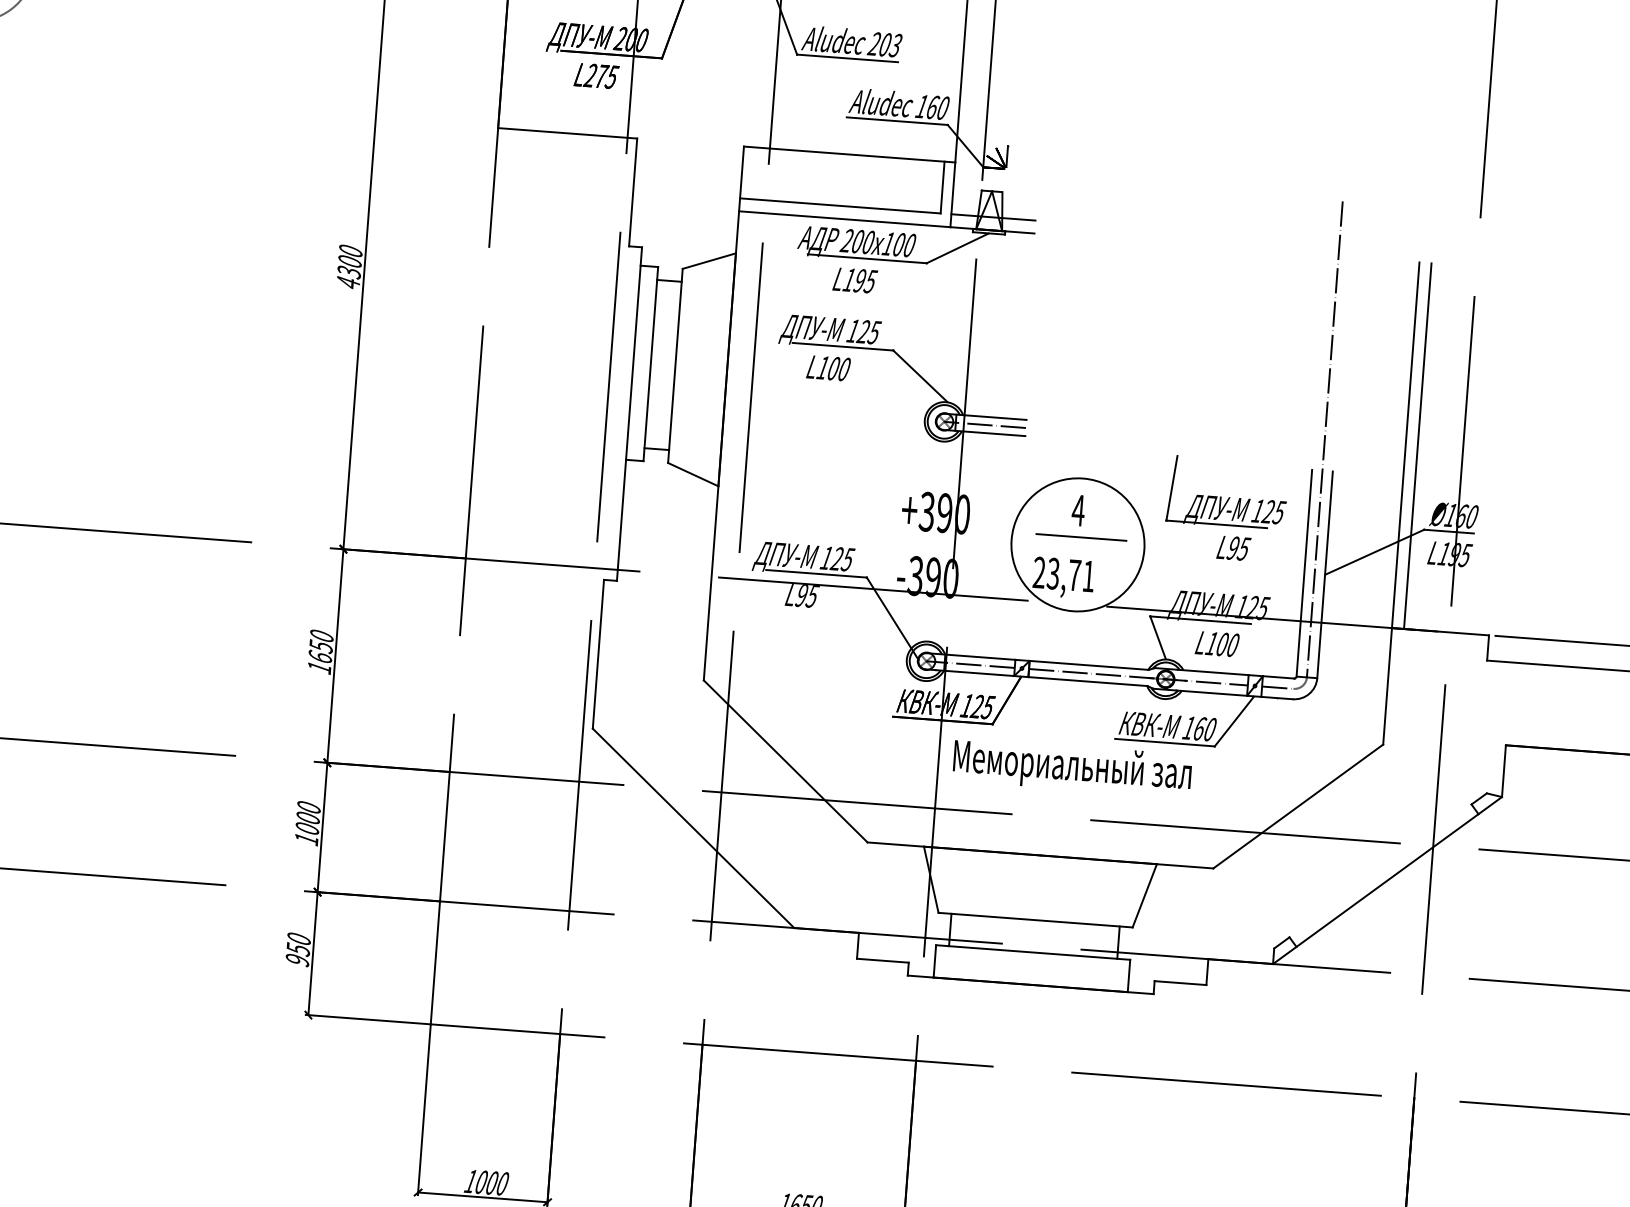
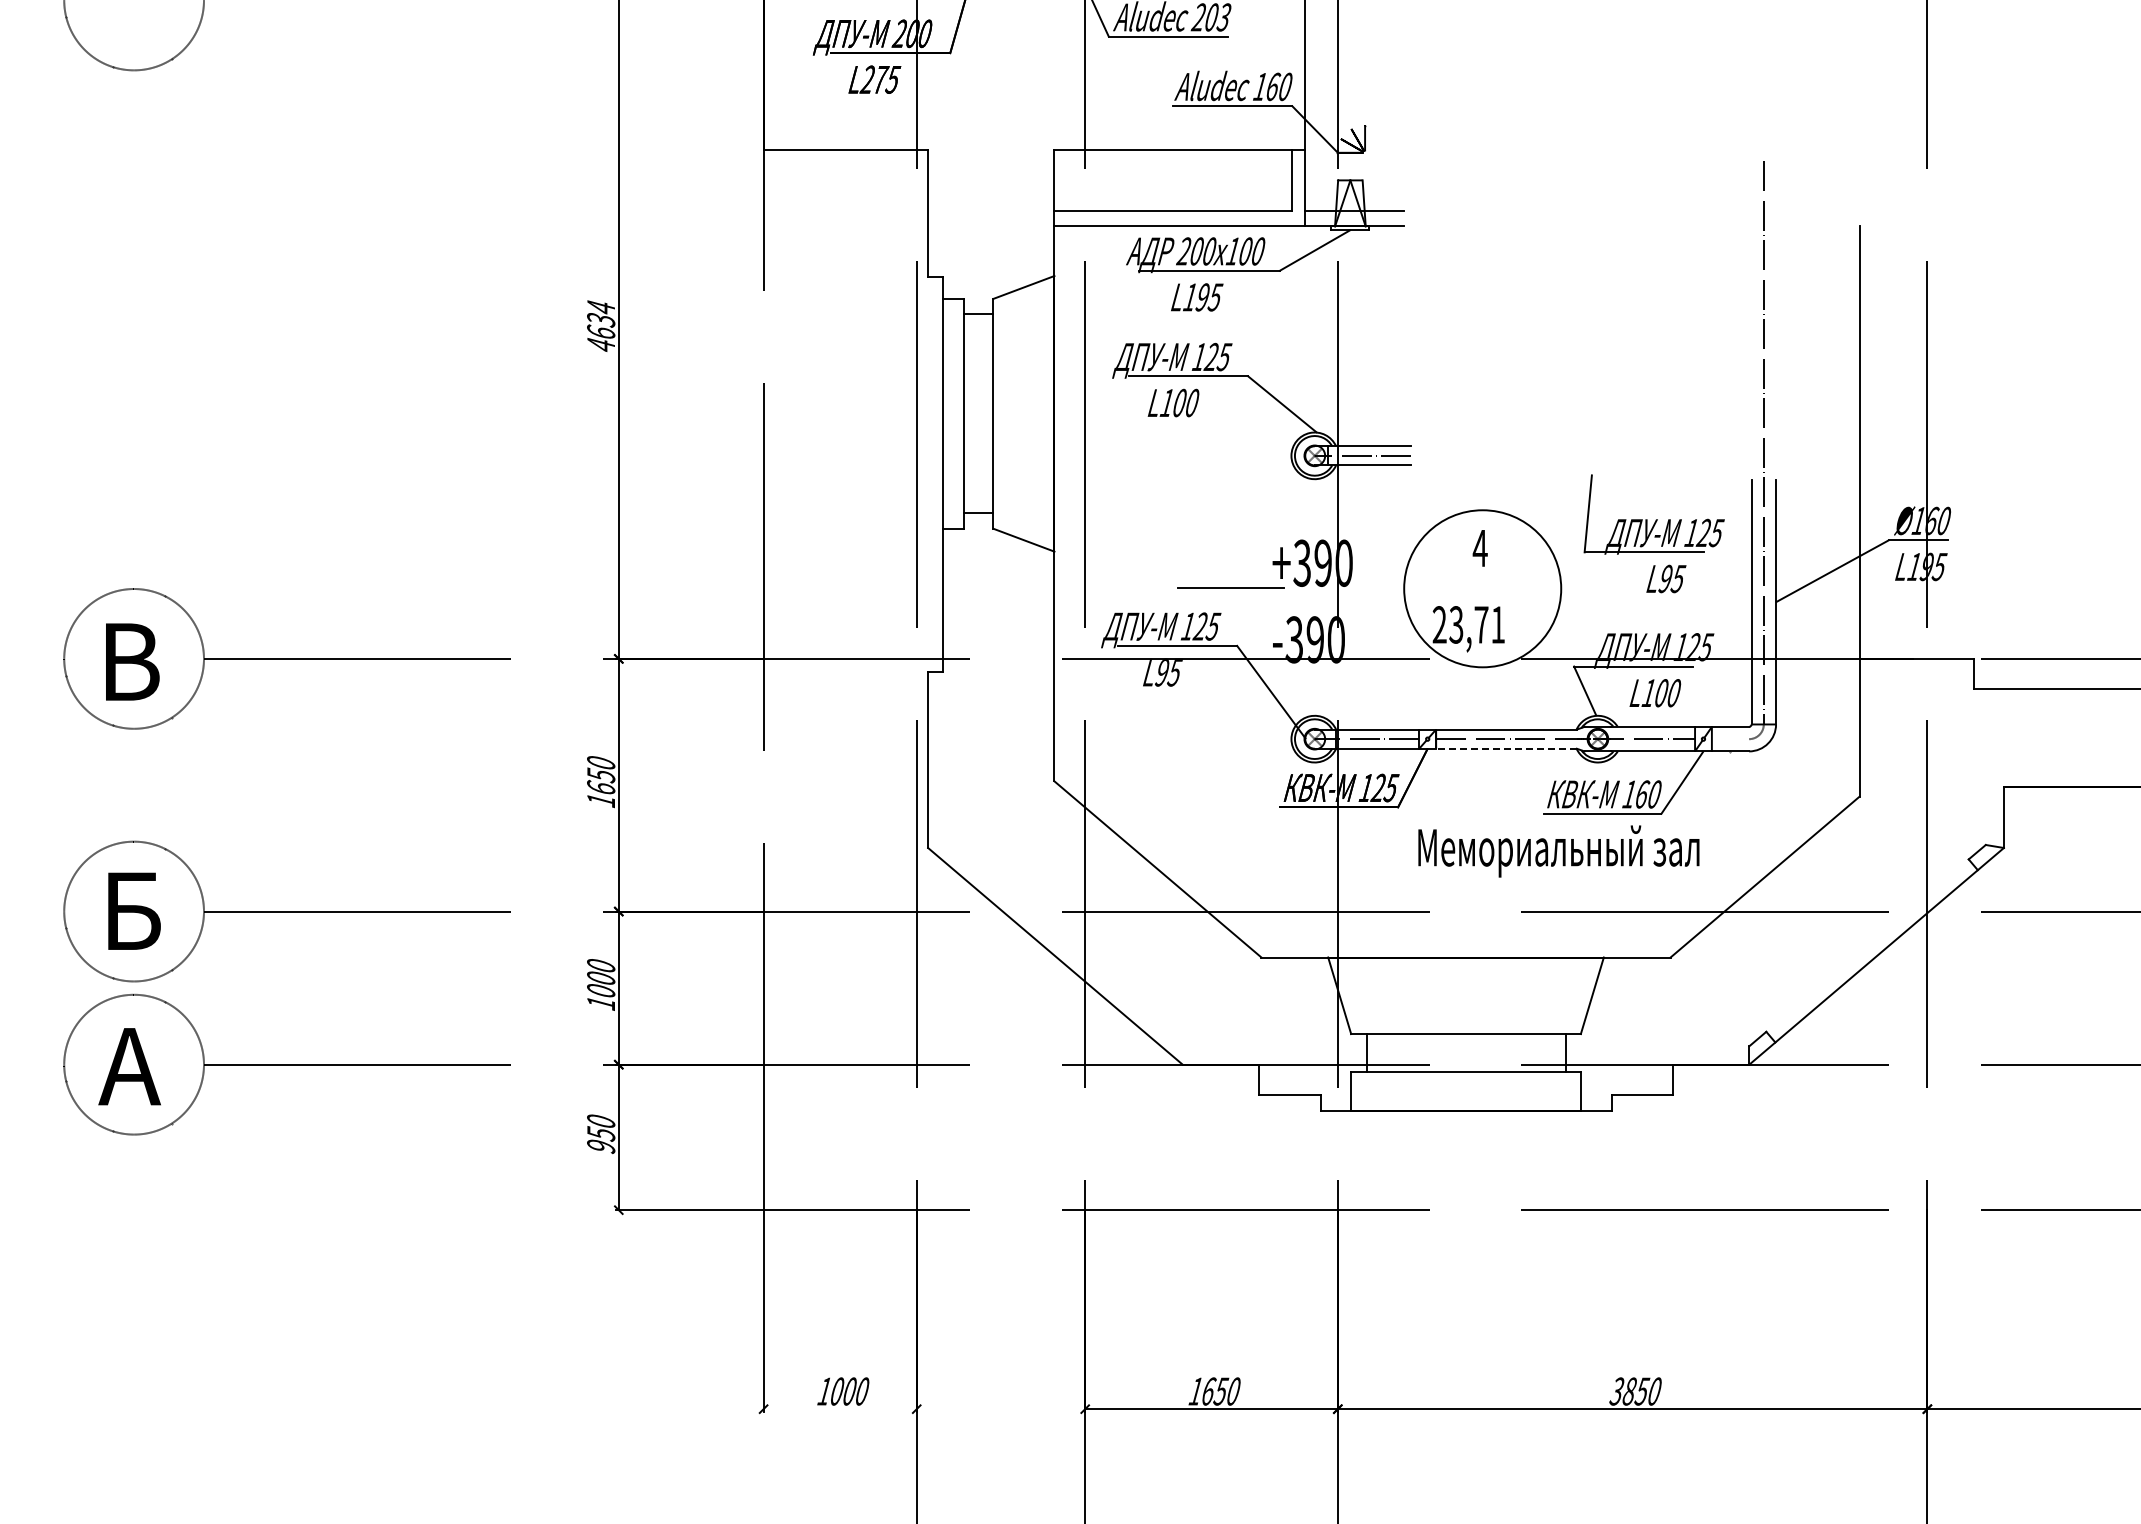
text: (350, 262) -> (601, 320), 4300 -> 4634
line: (1417, 446) -> (1873, 442), removed
line: (1080, 537) -> (1230, 587), moved
line: (1087, 681) -> (1505, 748), solid -> dashed
line: (1277, 688) -> (1730, 739), removed
text: (1072, 767) -> (1558, 851), moved
line: (482, 1197) -> (839, 1409), removed

